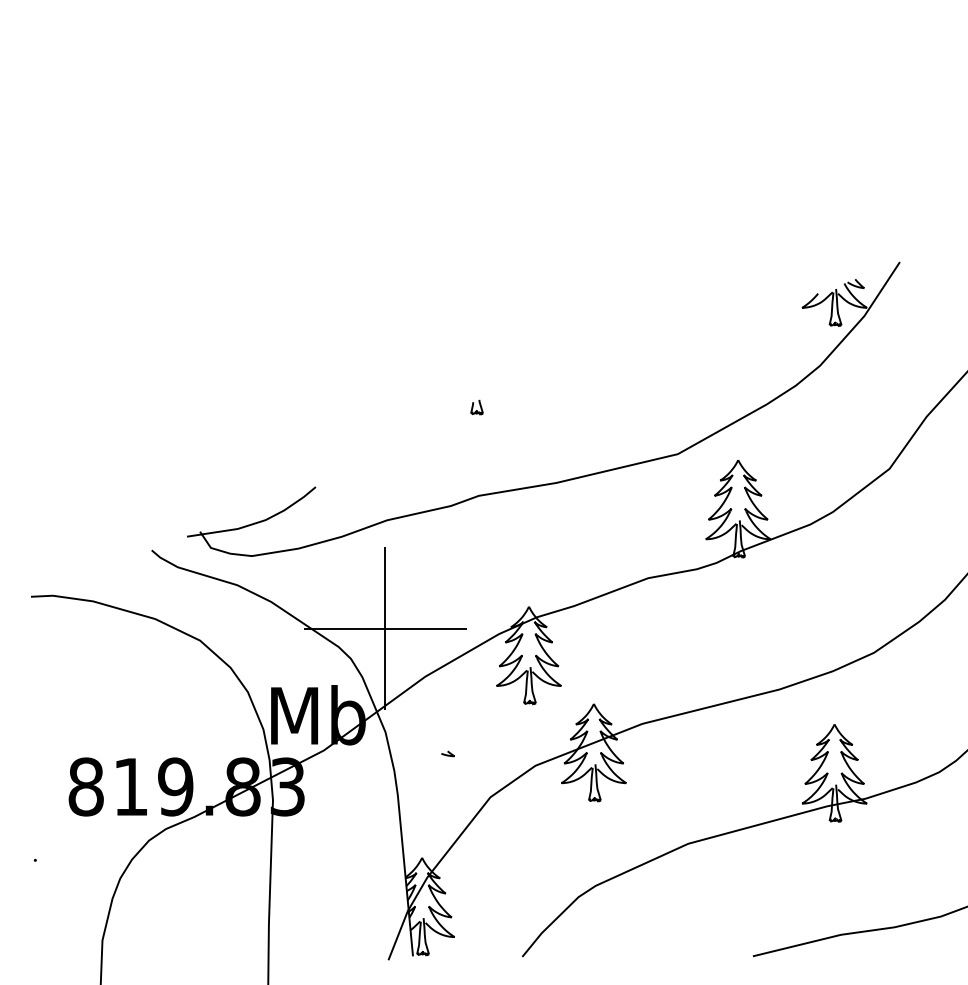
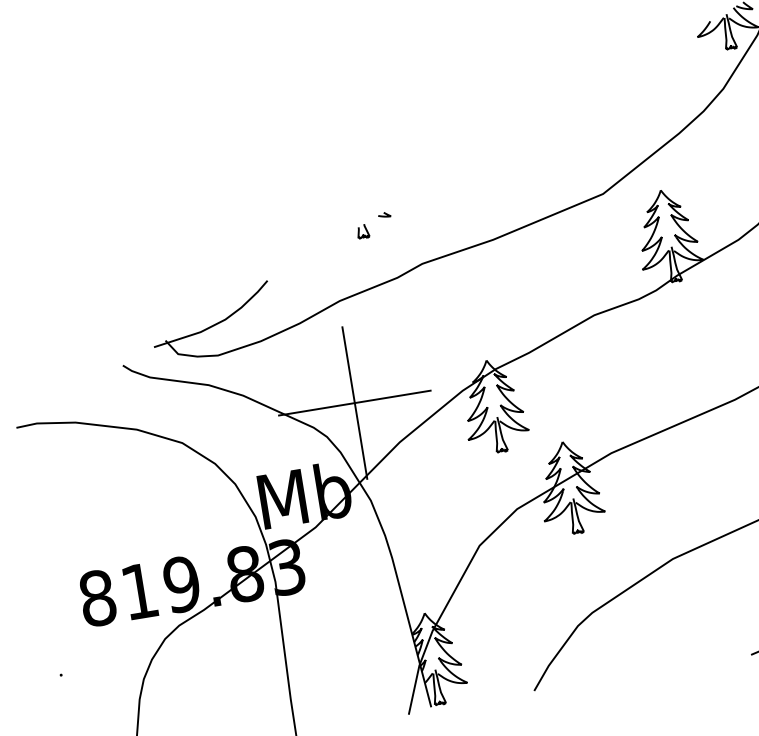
part: (476, 407) -> (362, 231), moved
curve: (447, 752) -> (383, 213), moved

